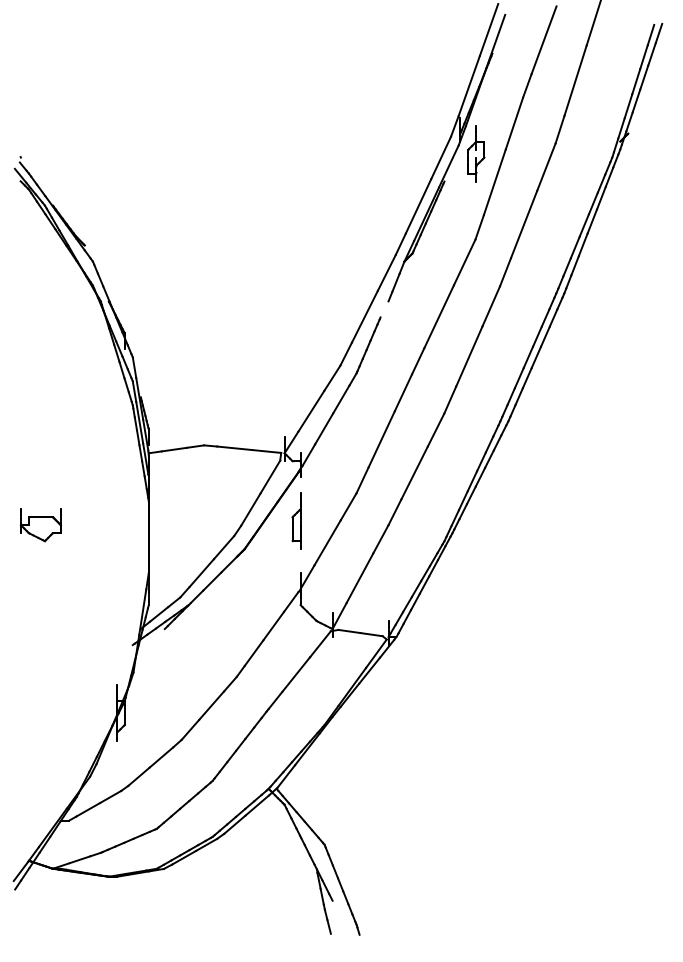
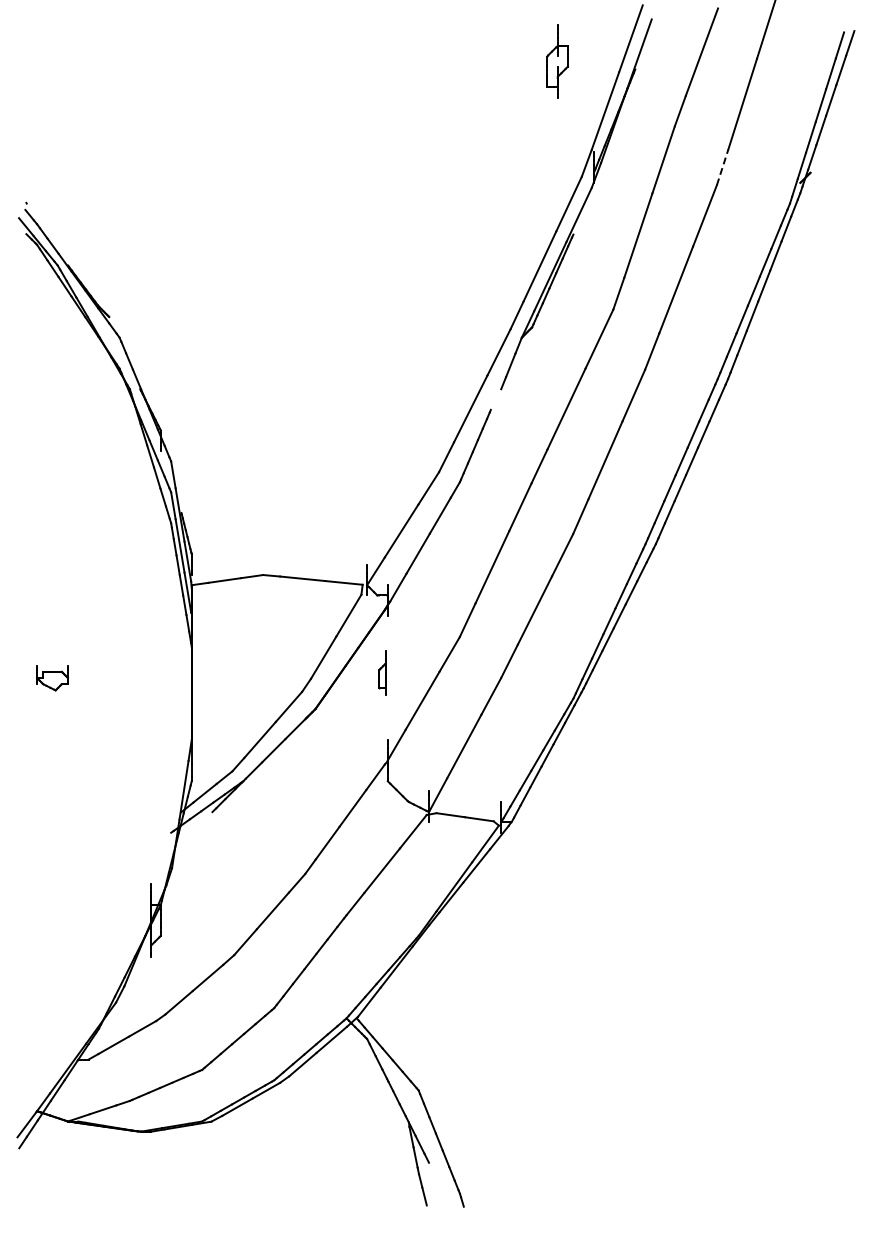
line: (559, 129) -> (722, 167), solid -> dashed
part: (476, 153) -> (557, 61), moved
part: (296, 520) -> (382, 672), size x0.6
part: (40, 524) -> (52, 677), size x0.6

